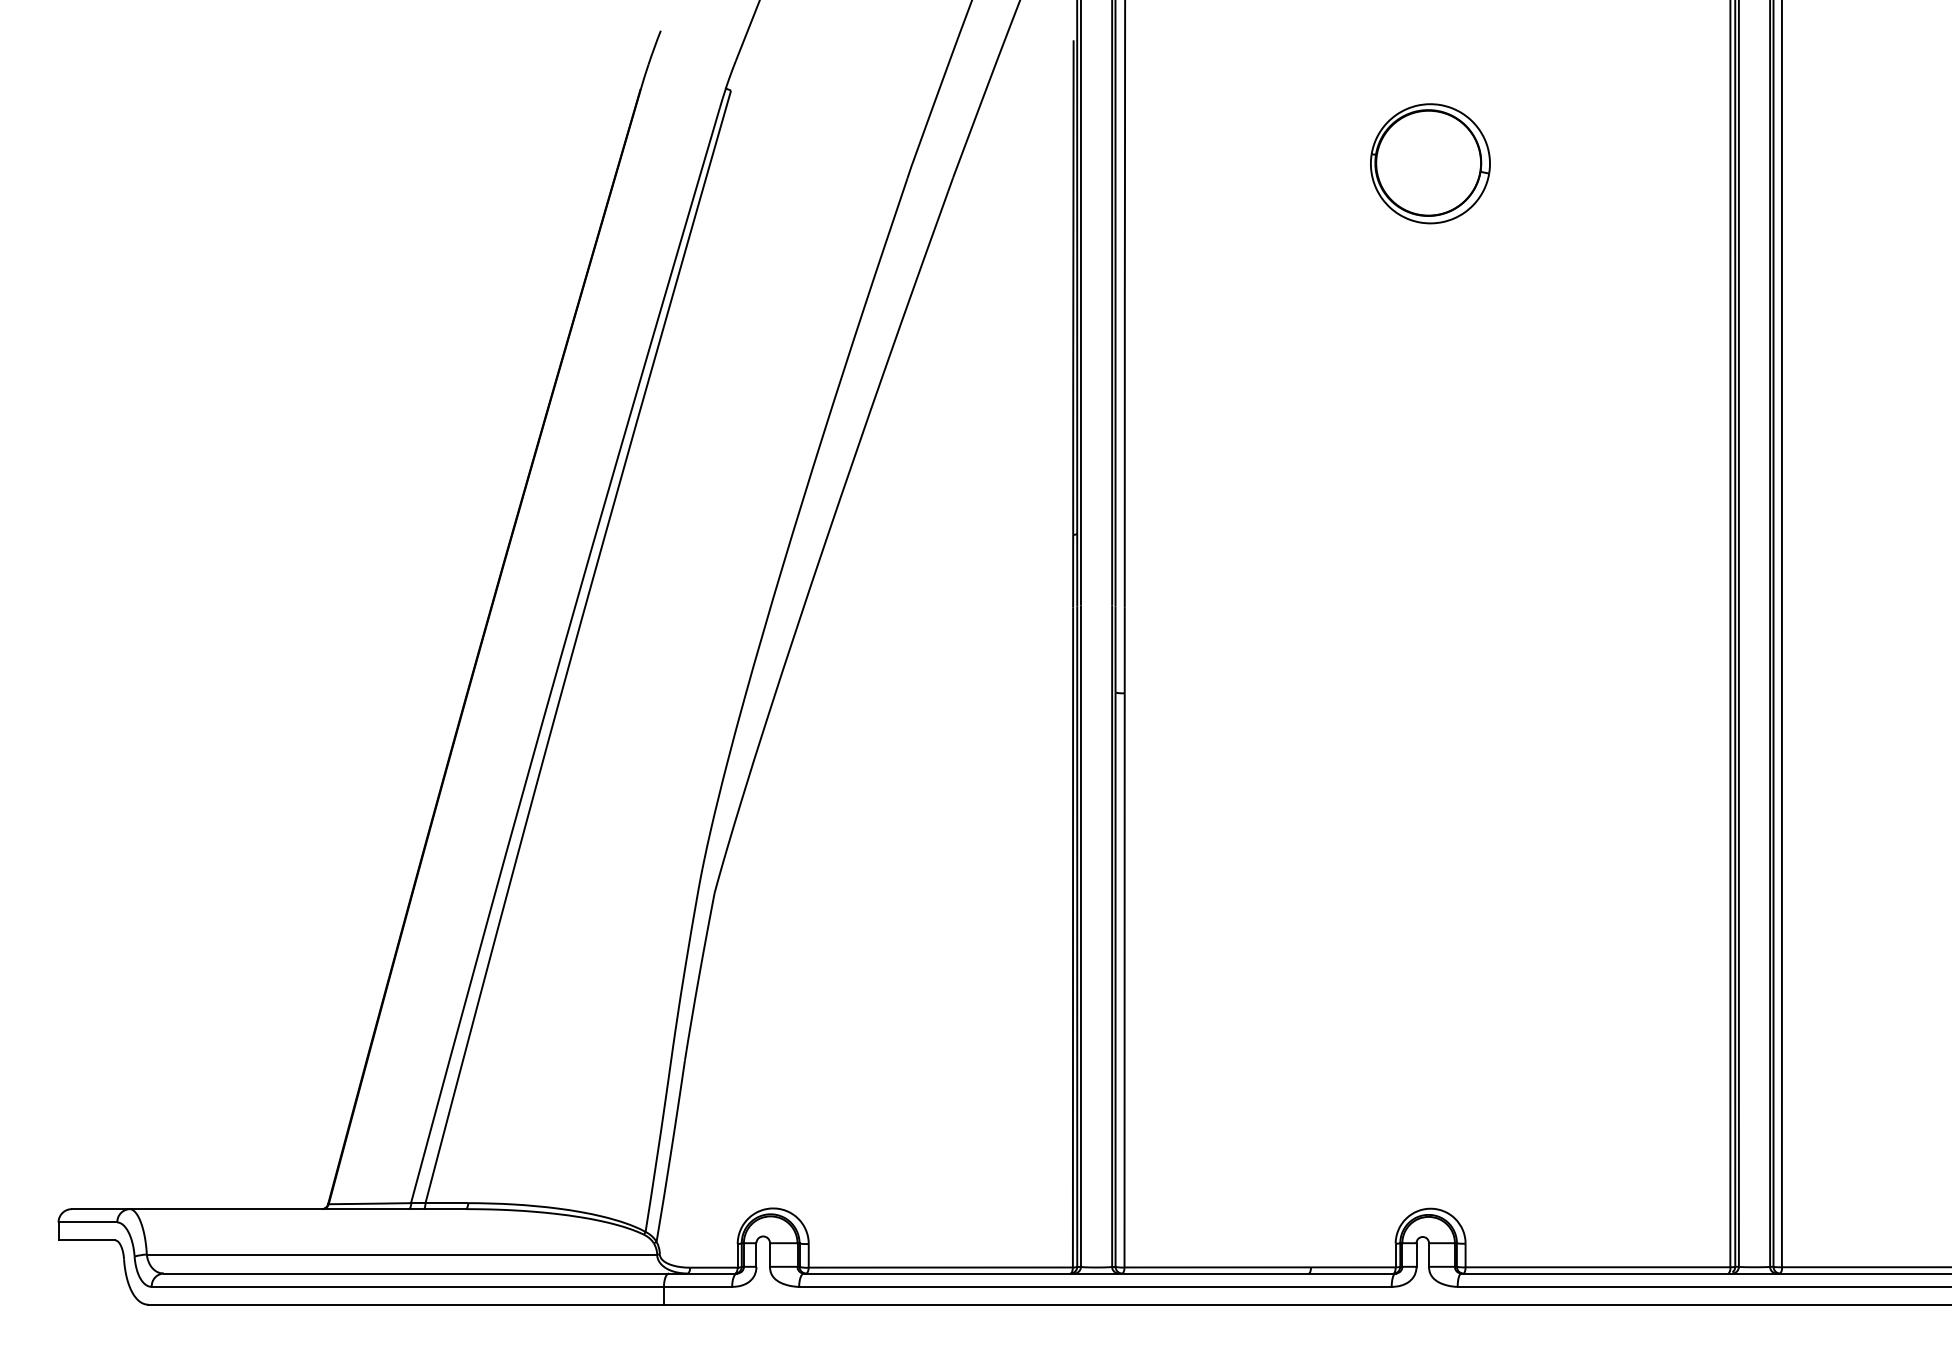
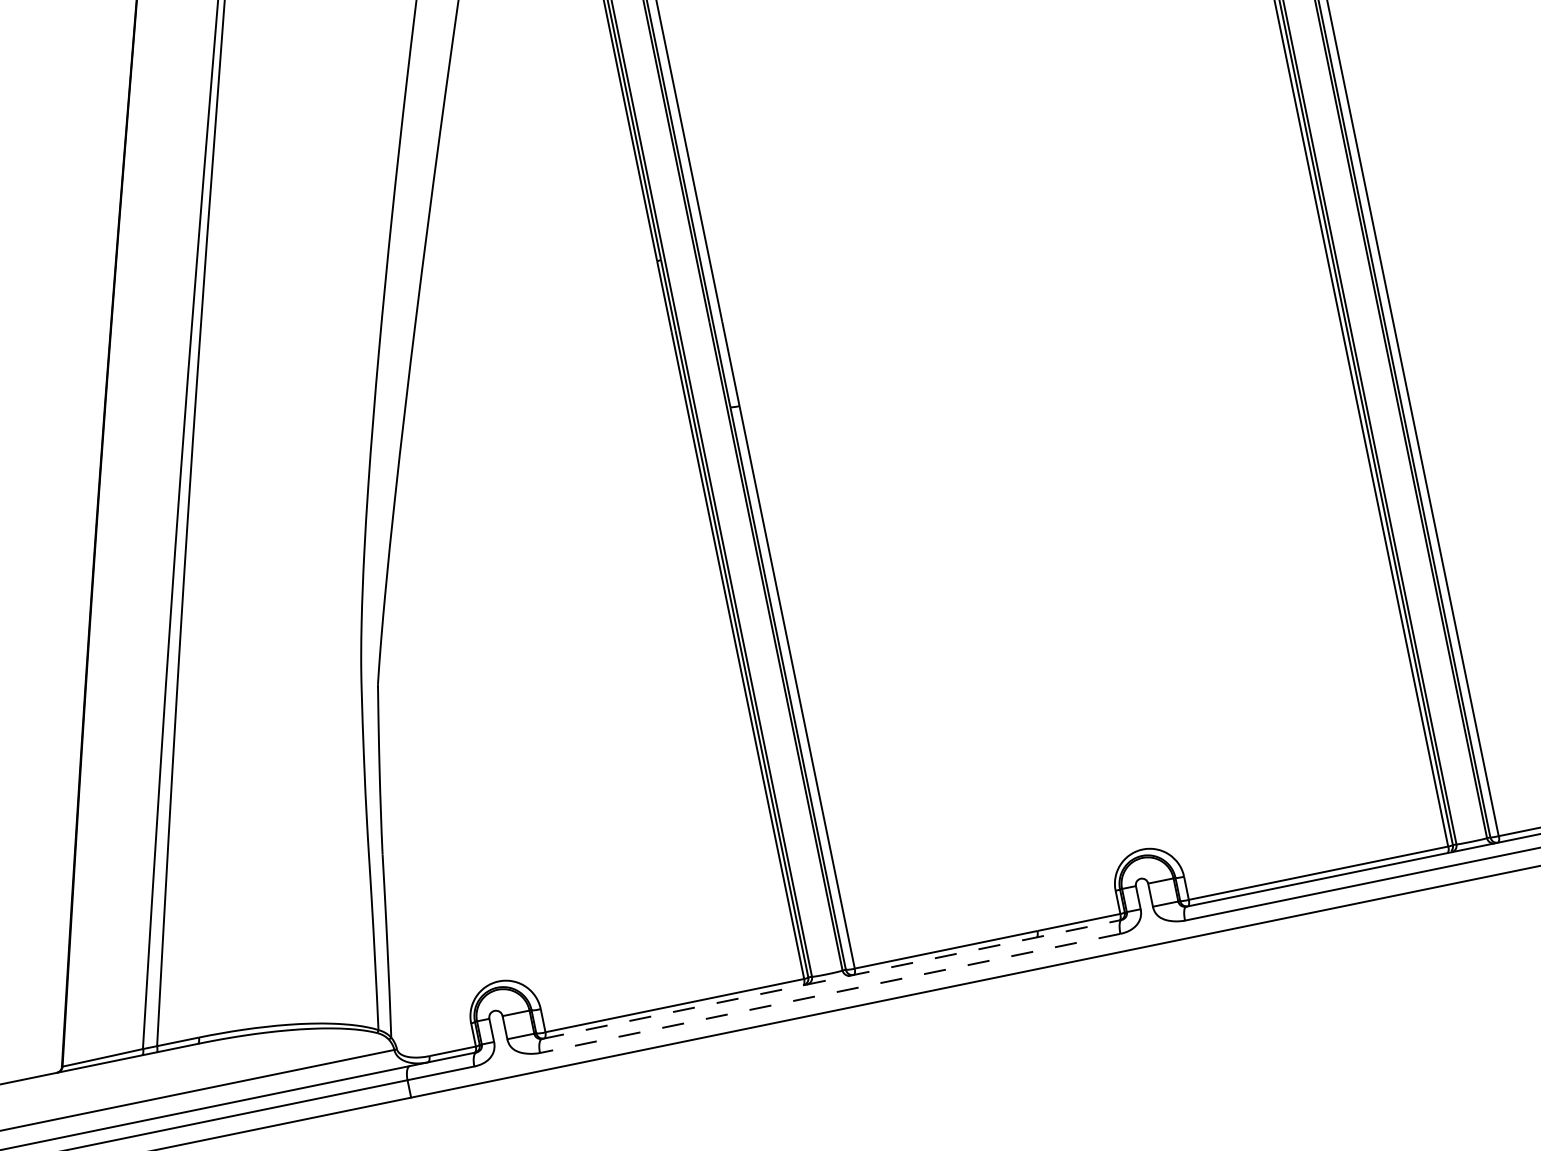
line: (1099, 1273) -> (831, 979), solid -> dashed
line: (1094, 1286) -> (829, 993), solid -> dashed

